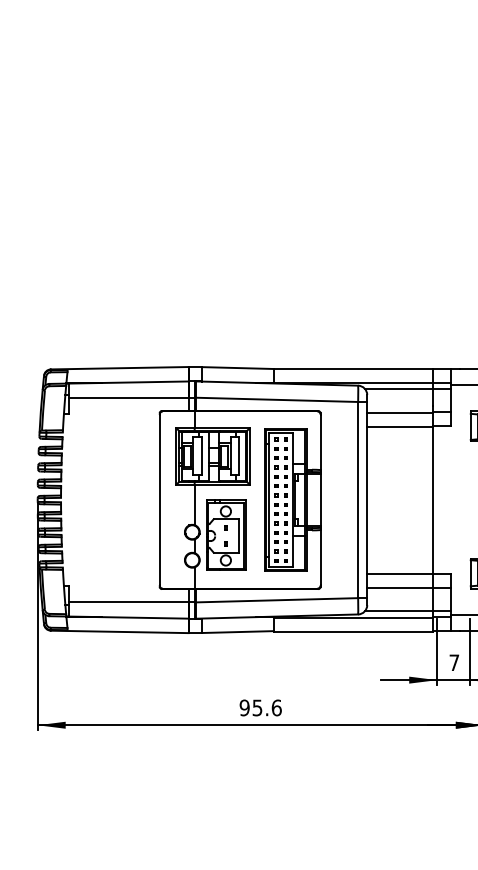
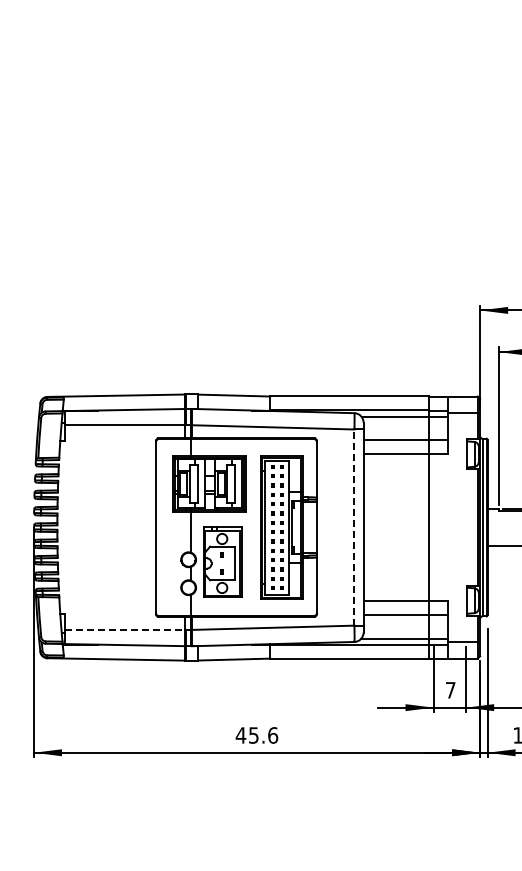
line: (358, 499) -> (354, 527), solid -> dashed
line: (129, 601) -> (125, 629), solid -> dashed
text: (244, 707) -> (240, 735), 95.6 -> 45.6

